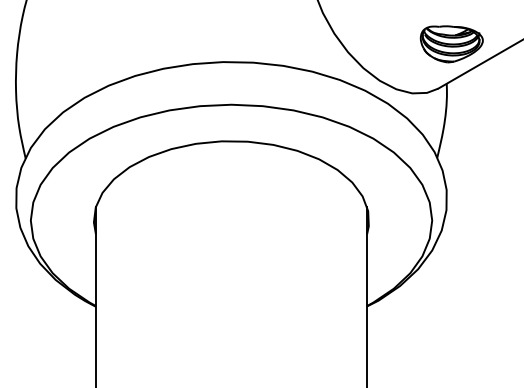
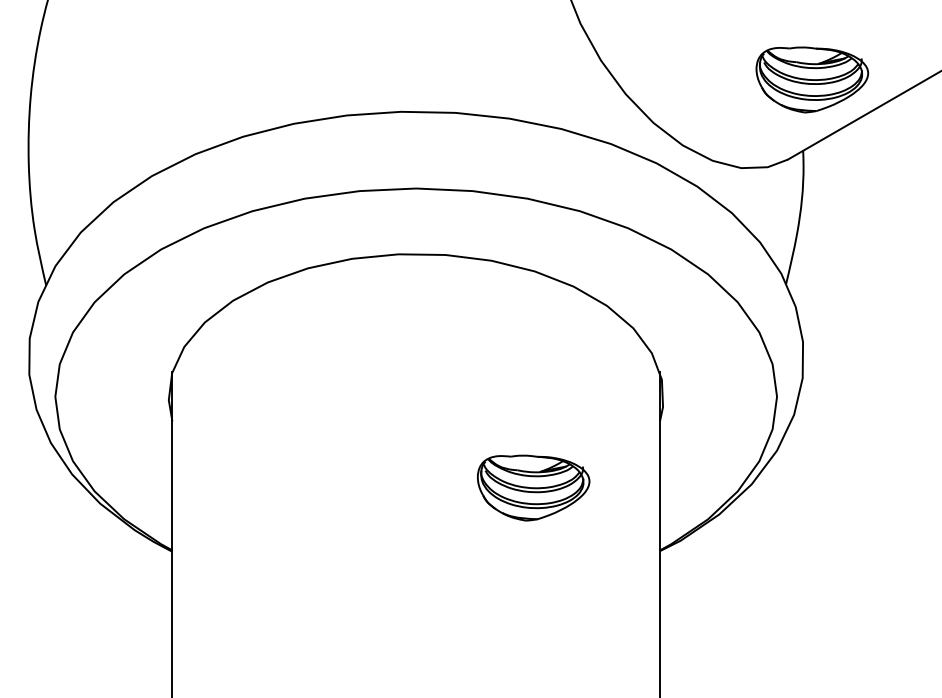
part: (296, 271) -> (533, 488), added

